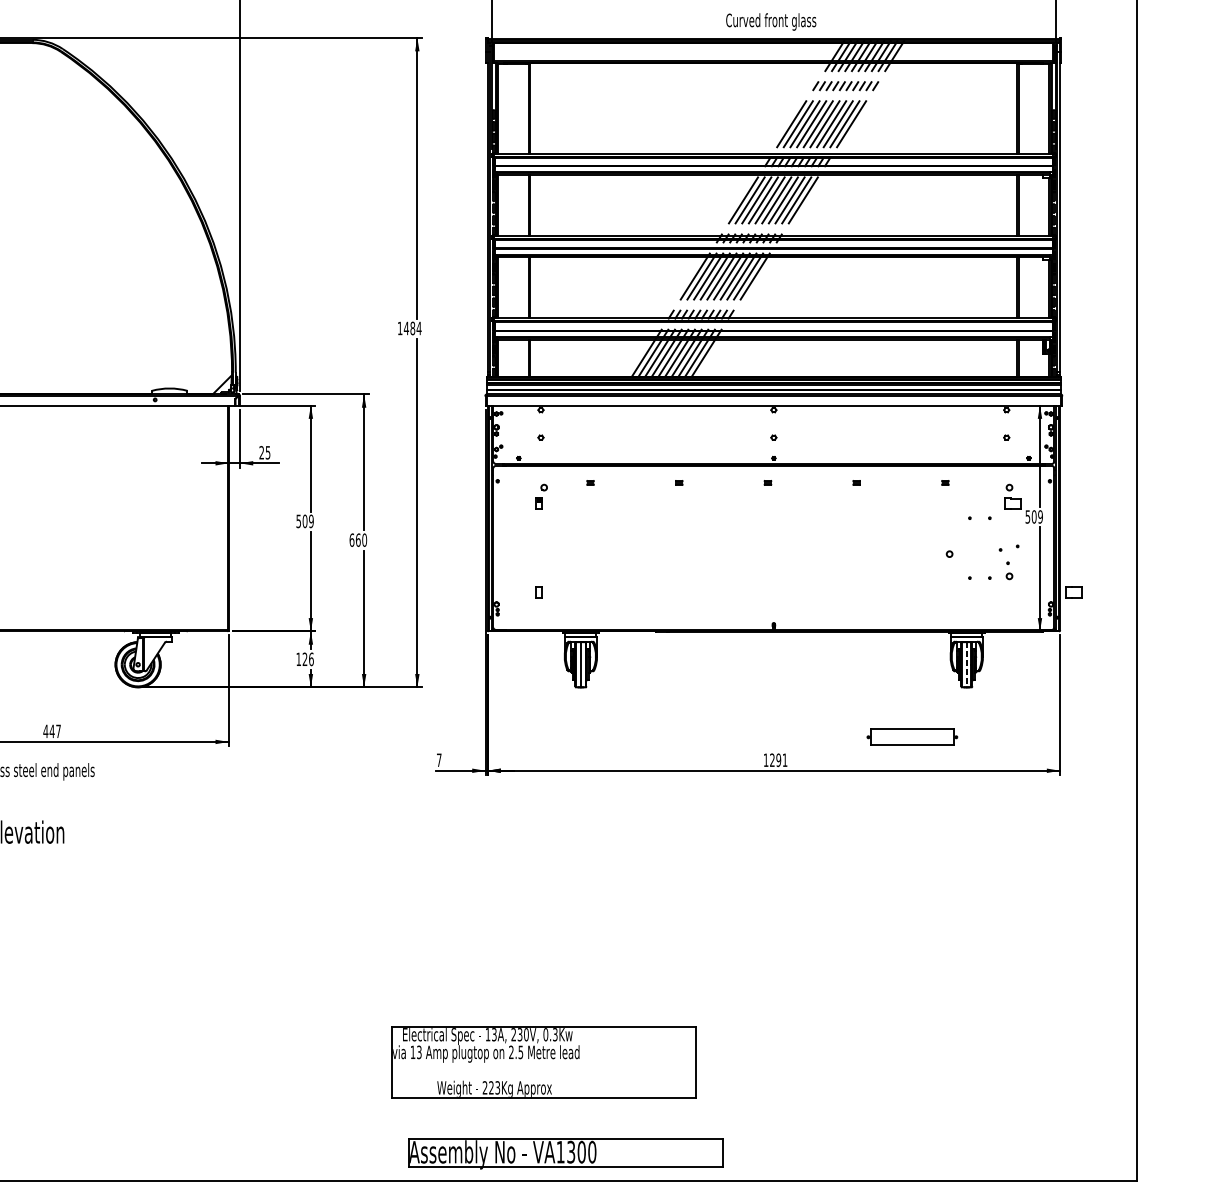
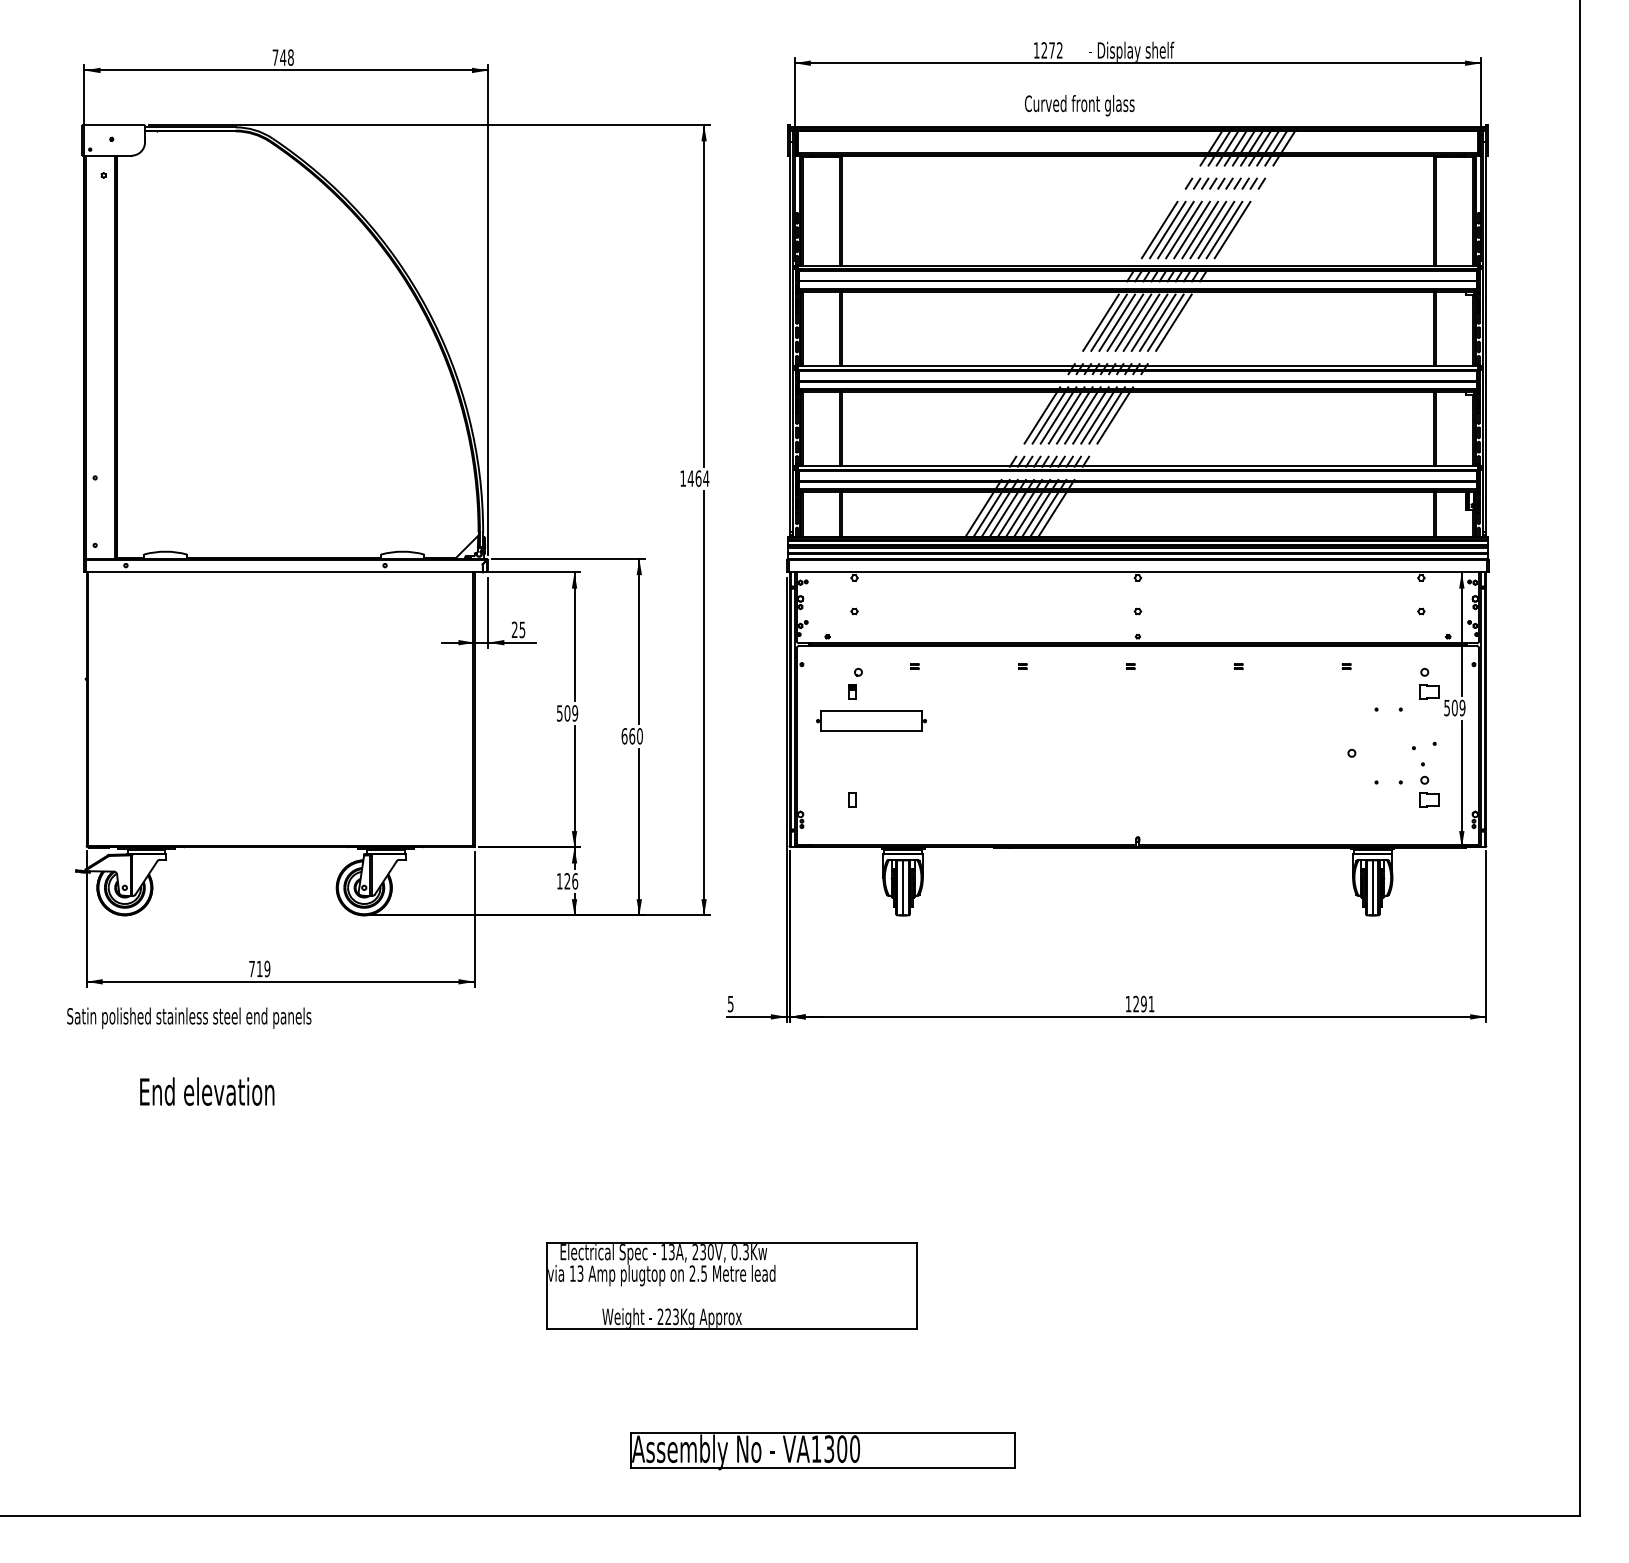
text: (771, 21) -> (1079, 105), moved
text: (412, 328) -> (698, 478), 1484 -> 1464
part: (1074, 592) -> (1429, 799), moved
line: (966, 664) -> (1372, 887), dashed -> solid
text: (52, 731) -> (259, 968), 447 -> 719
part: (912, 736) -> (871, 720), moved
text: (439, 760) -> (730, 1004), 7 -> 5
part: (543, 1062) -> (731, 1285), moved
part: (565, 1154) -> (822, 1451), moved

